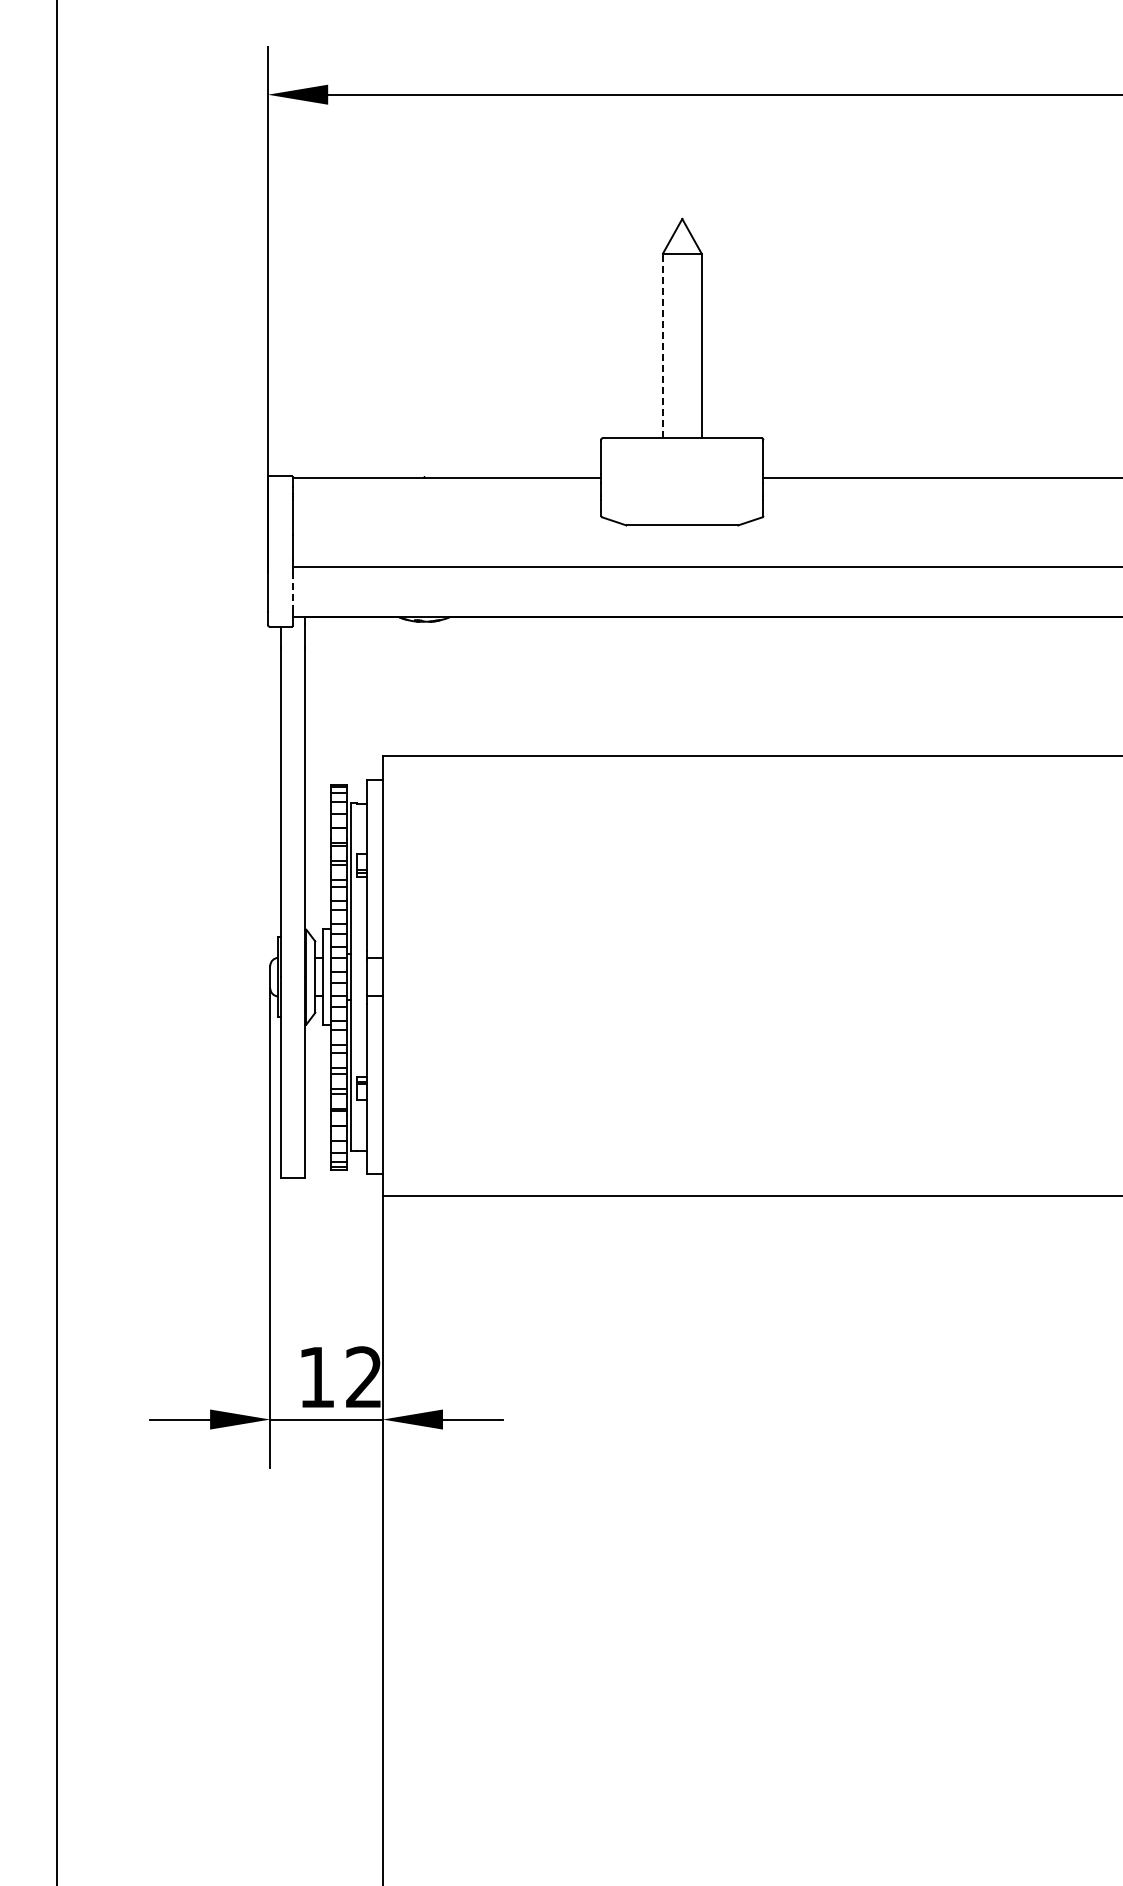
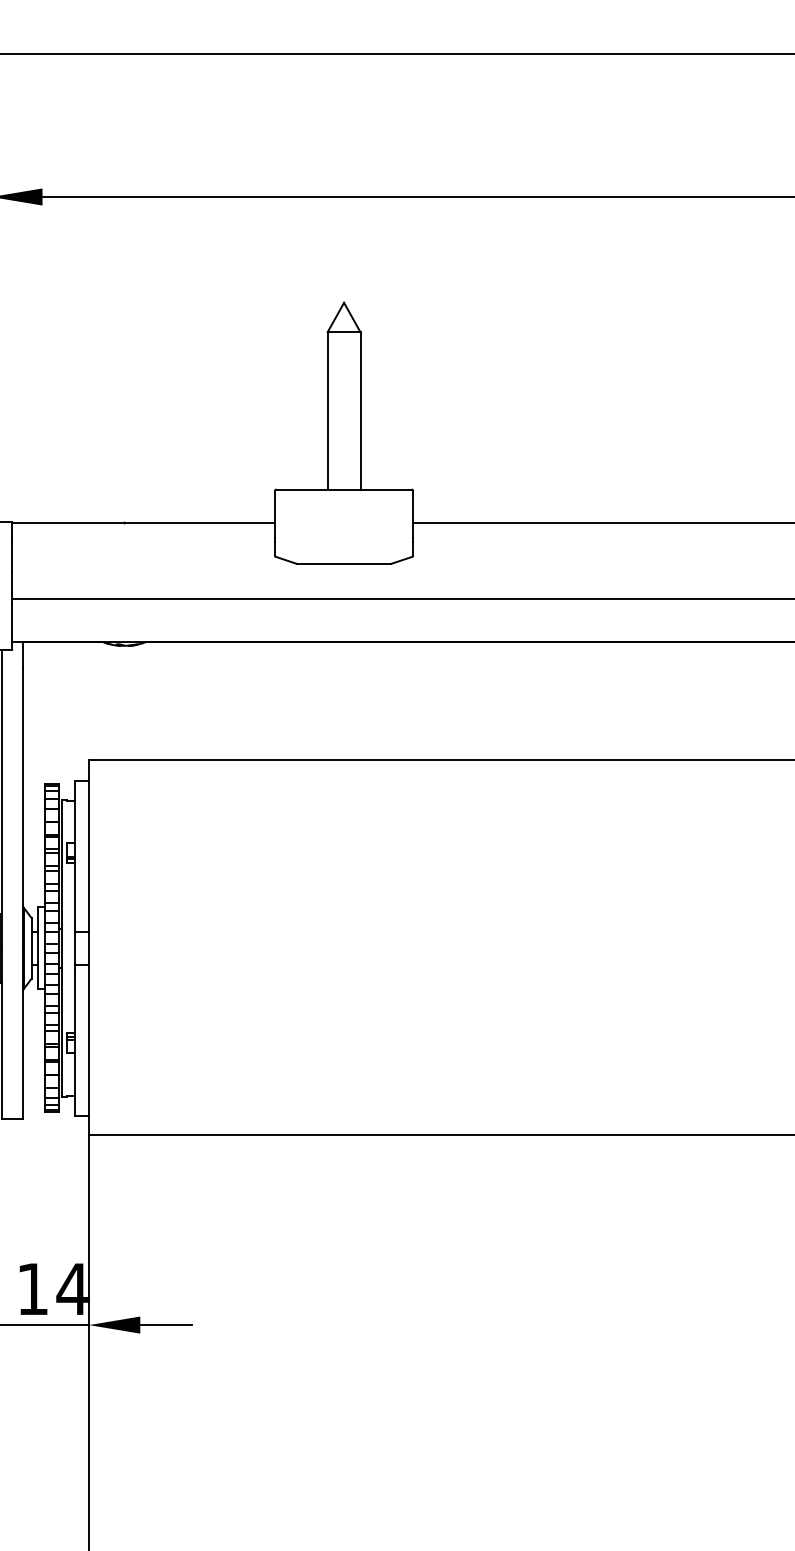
line: (663, 345) -> (328, 410), dashed -> solid
line: (292, 592) -> (12, 620), dashed -> solid
text: (362, 1376) -> (71, 1288), 12 -> 14

